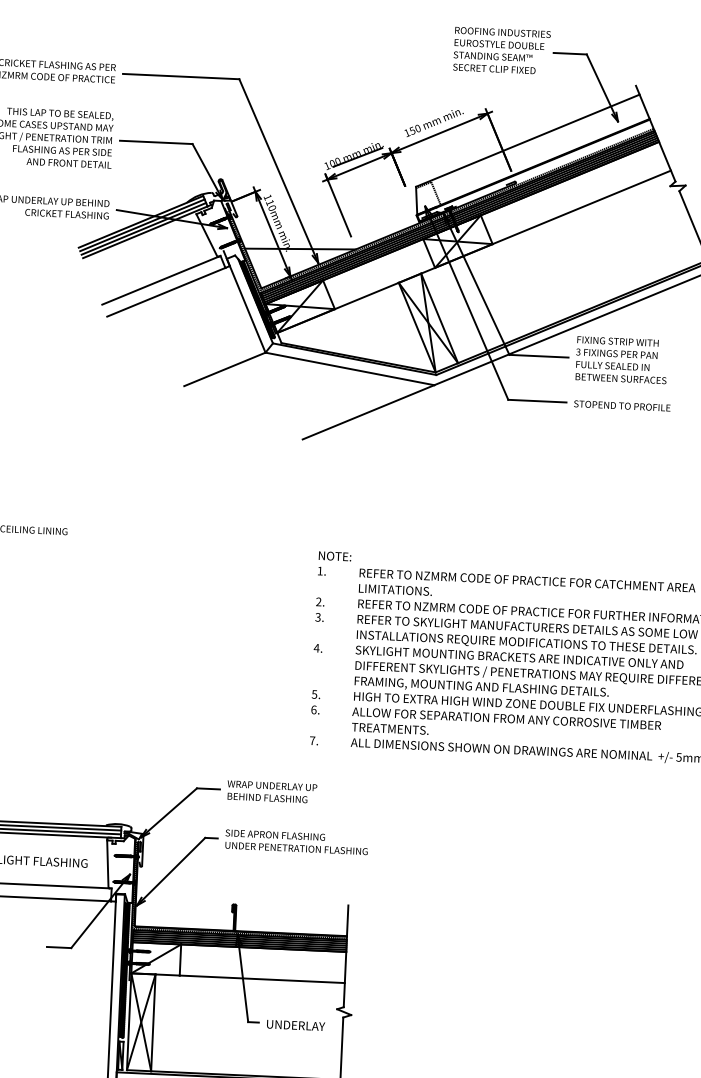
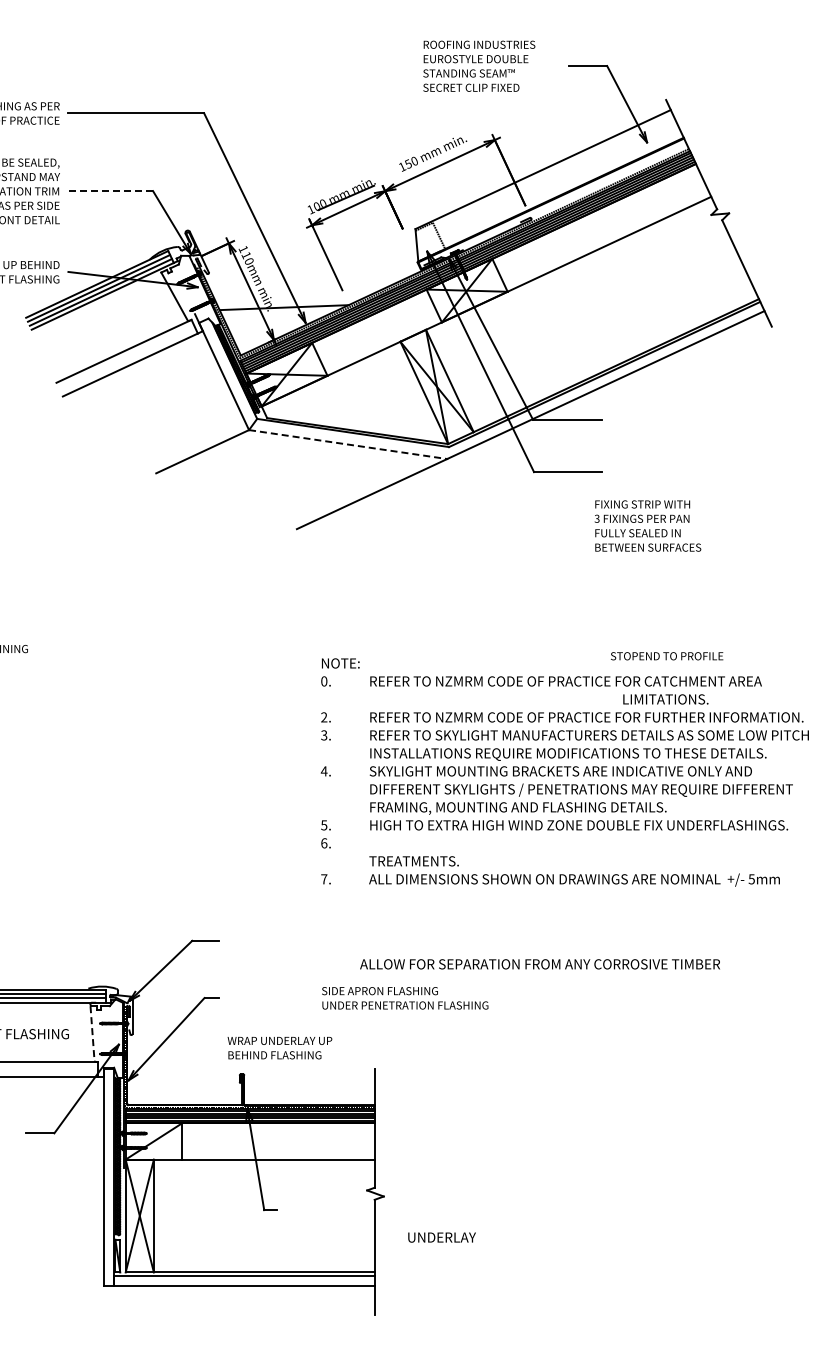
text: (502, 50) -> (479, 65), moved
line: (156, 142) -> (110, 191), solid -> dashed
text: (621, 359) -> (647, 525), moved
line: (350, 368) -> (348, 444), solid -> dashed
text: (622, 406) -> (667, 656), moved
text: (320, 571) -> (324, 681), 1. -> 0.
text: (395, 590) -> (665, 699), moved
text: (506, 718) -> (539, 964), moved
text: (271, 792) -> (279, 1048), moved
text: (296, 842) -> (405, 998), moved
line: (107, 863) -> (92, 1033), solid -> dashed
text: (295, 1025) -> (441, 1237), moved

